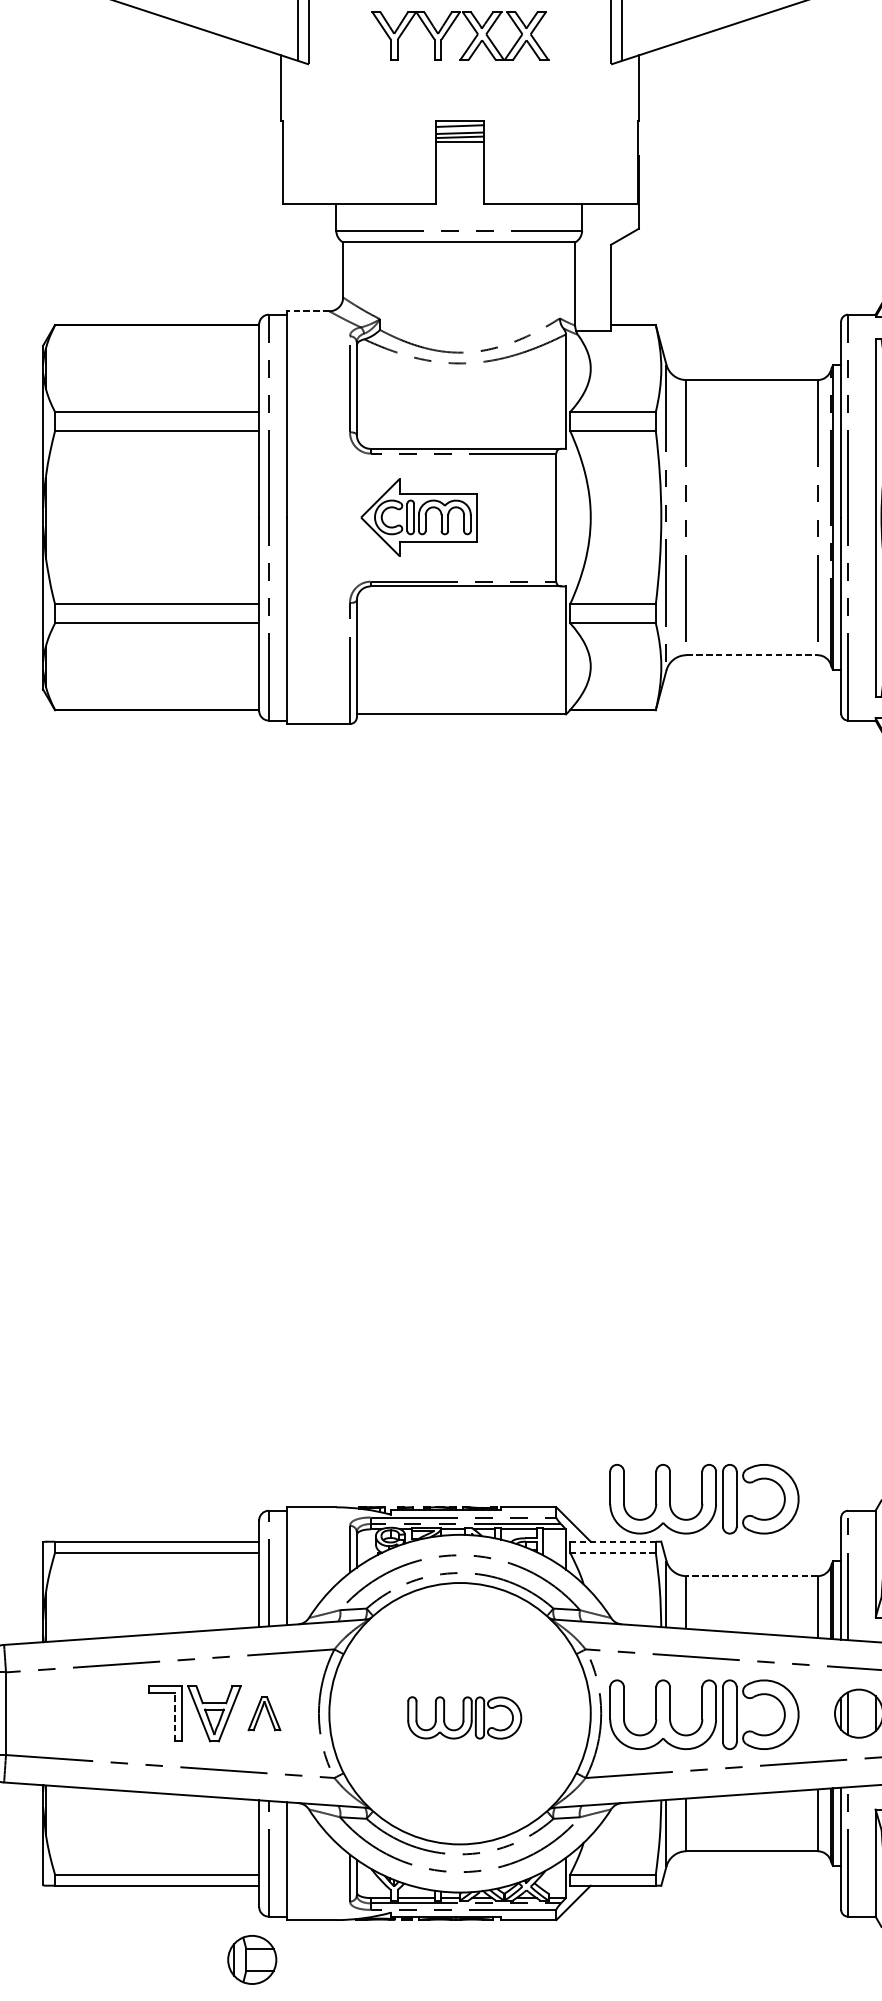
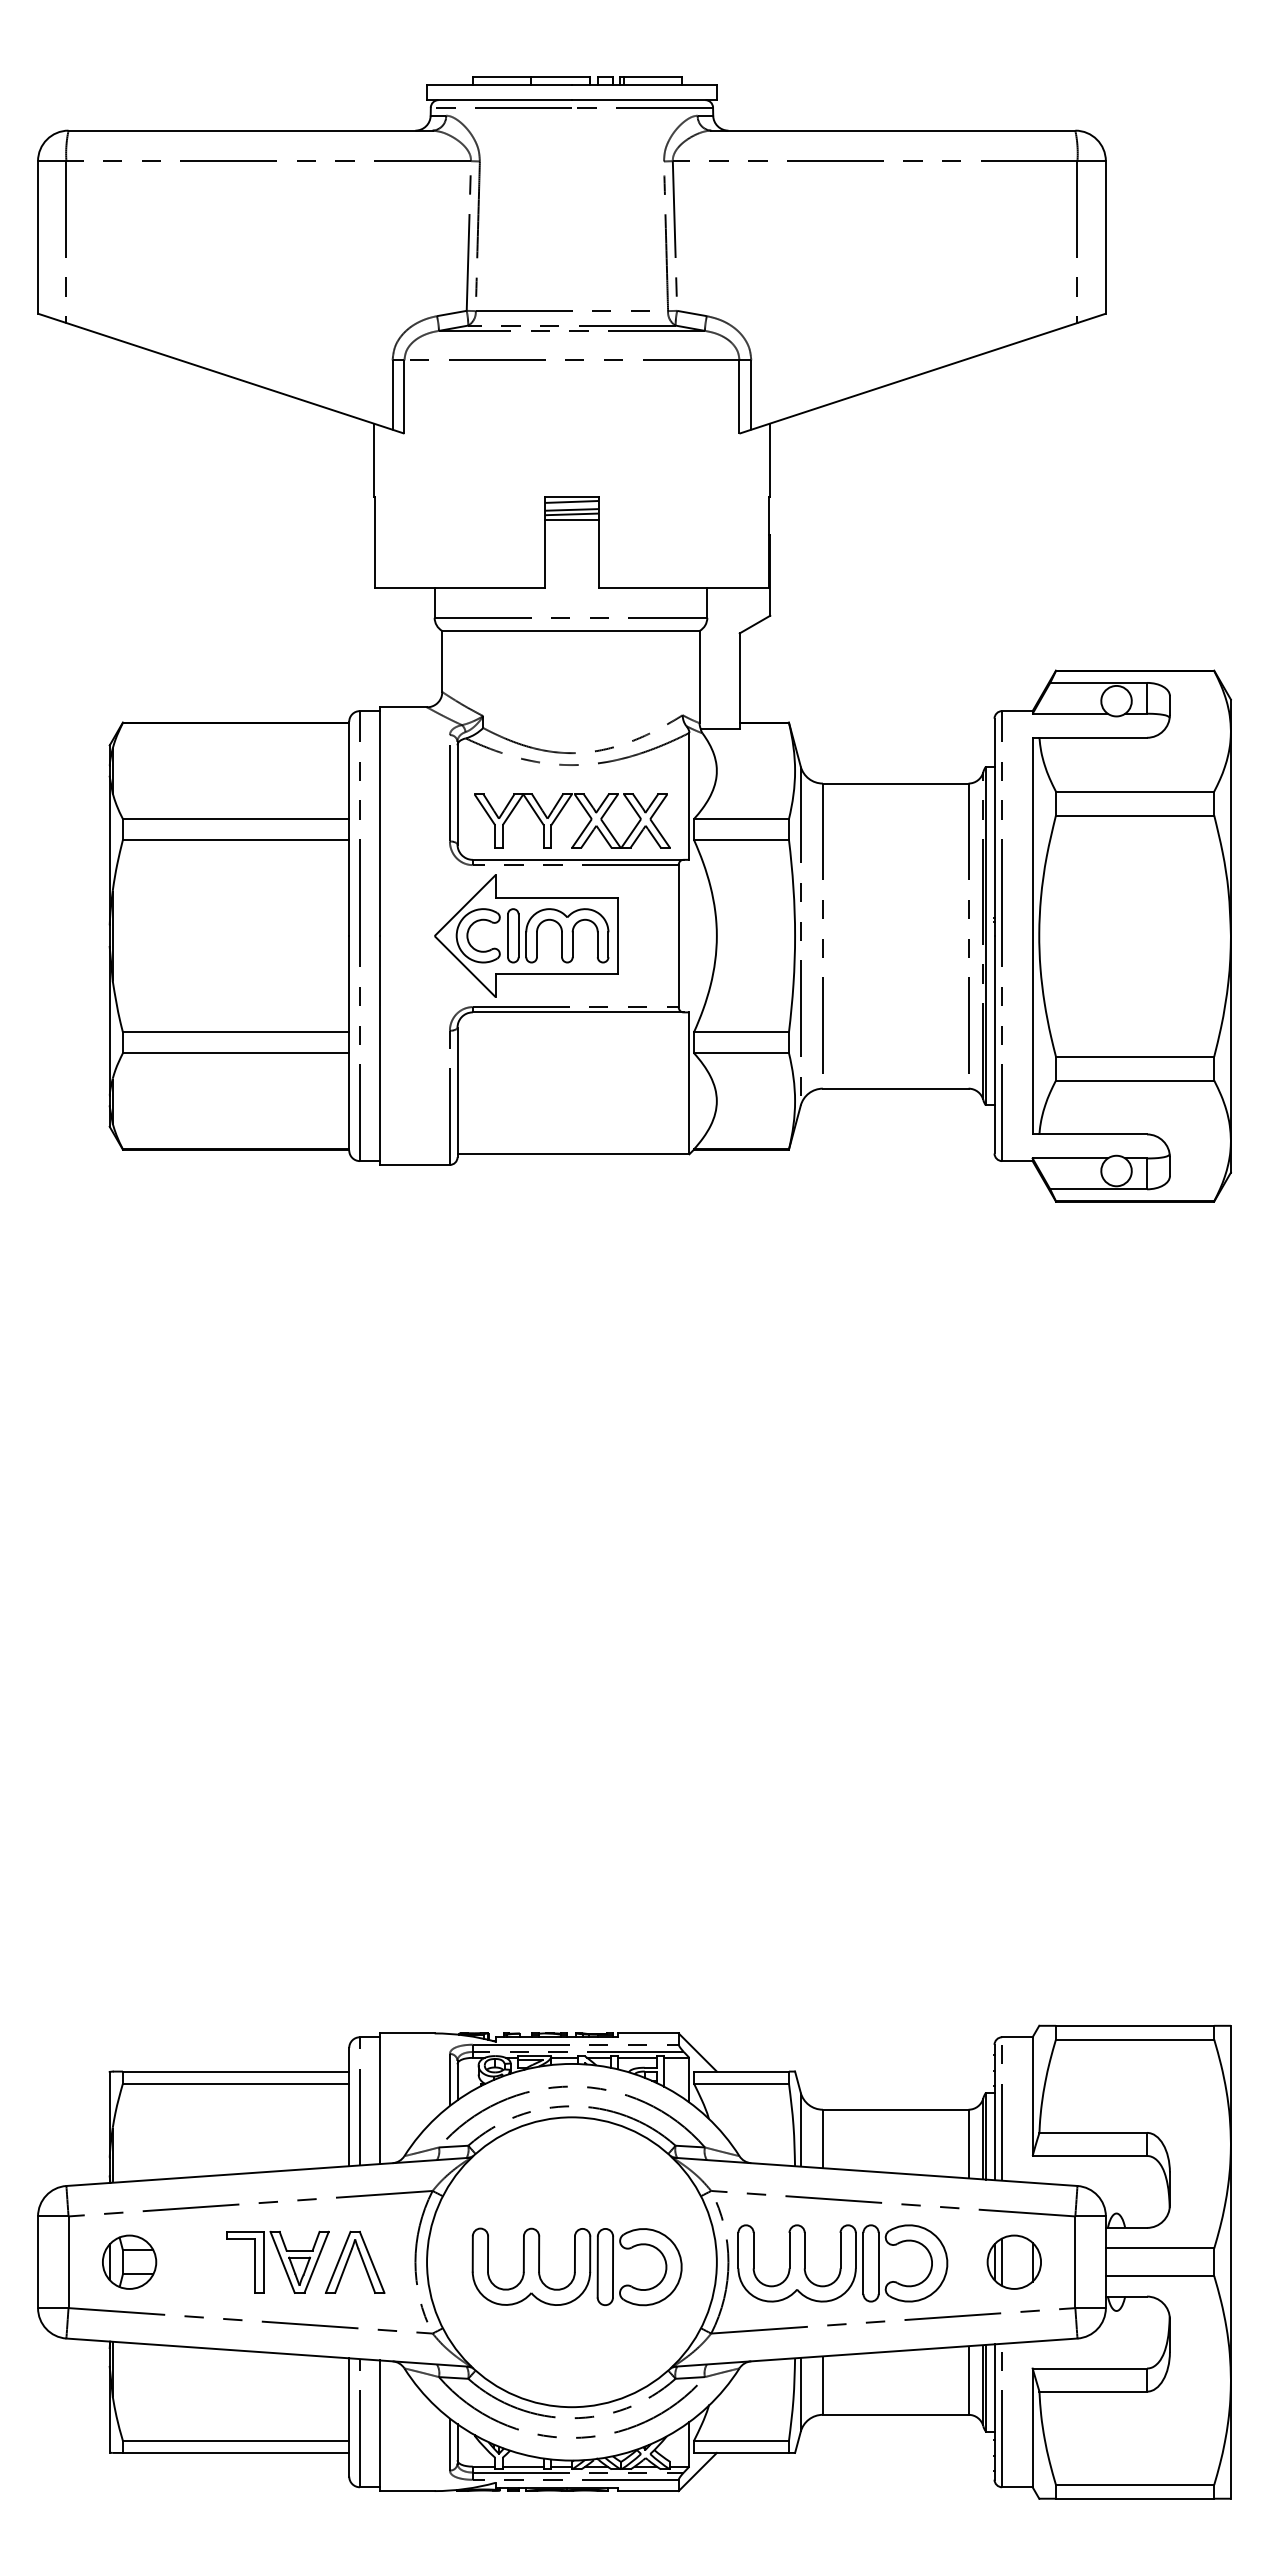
part: (449, 29) -> (560, 813), moved
line: (308, 311) -> (403, 707), dashed -> solid
part: (419, 517) -> (526, 935), size x1.43
line: (751, 655) -> (895, 1088), dashed -> solid
part: (704, 1499) -> (842, 2024), removed
line: (612, 1541) -> (741, 2071), dashed -> solid
line: (612, 1552) -> (740, 2083), dashed -> solid
line: (751, 1575) -> (895, 2109), dashed -> solid
part: (263, 1713) -> (354, 2261), size x1.67
line: (174, 1716) -> (255, 2265), dashed -> solid
part: (464, 1717) -> (576, 2266), size x1.67
part: (252, 1959) -> (129, 2261), moved

